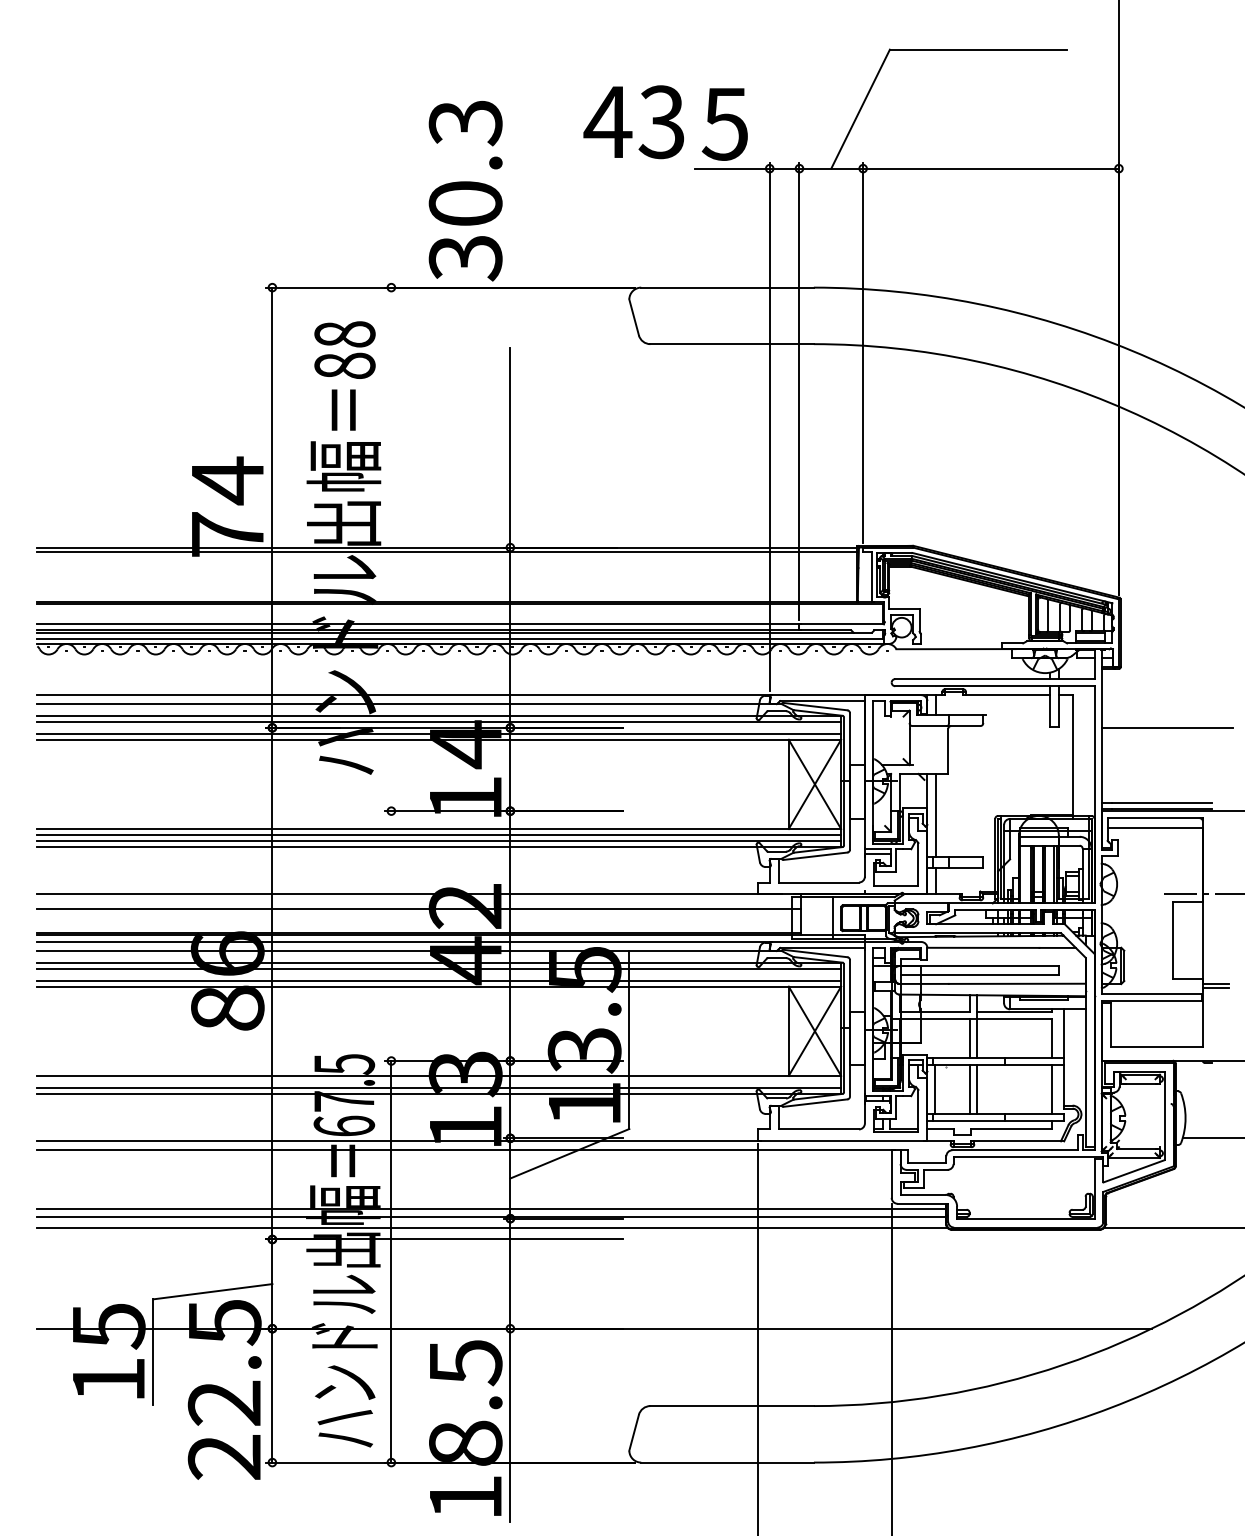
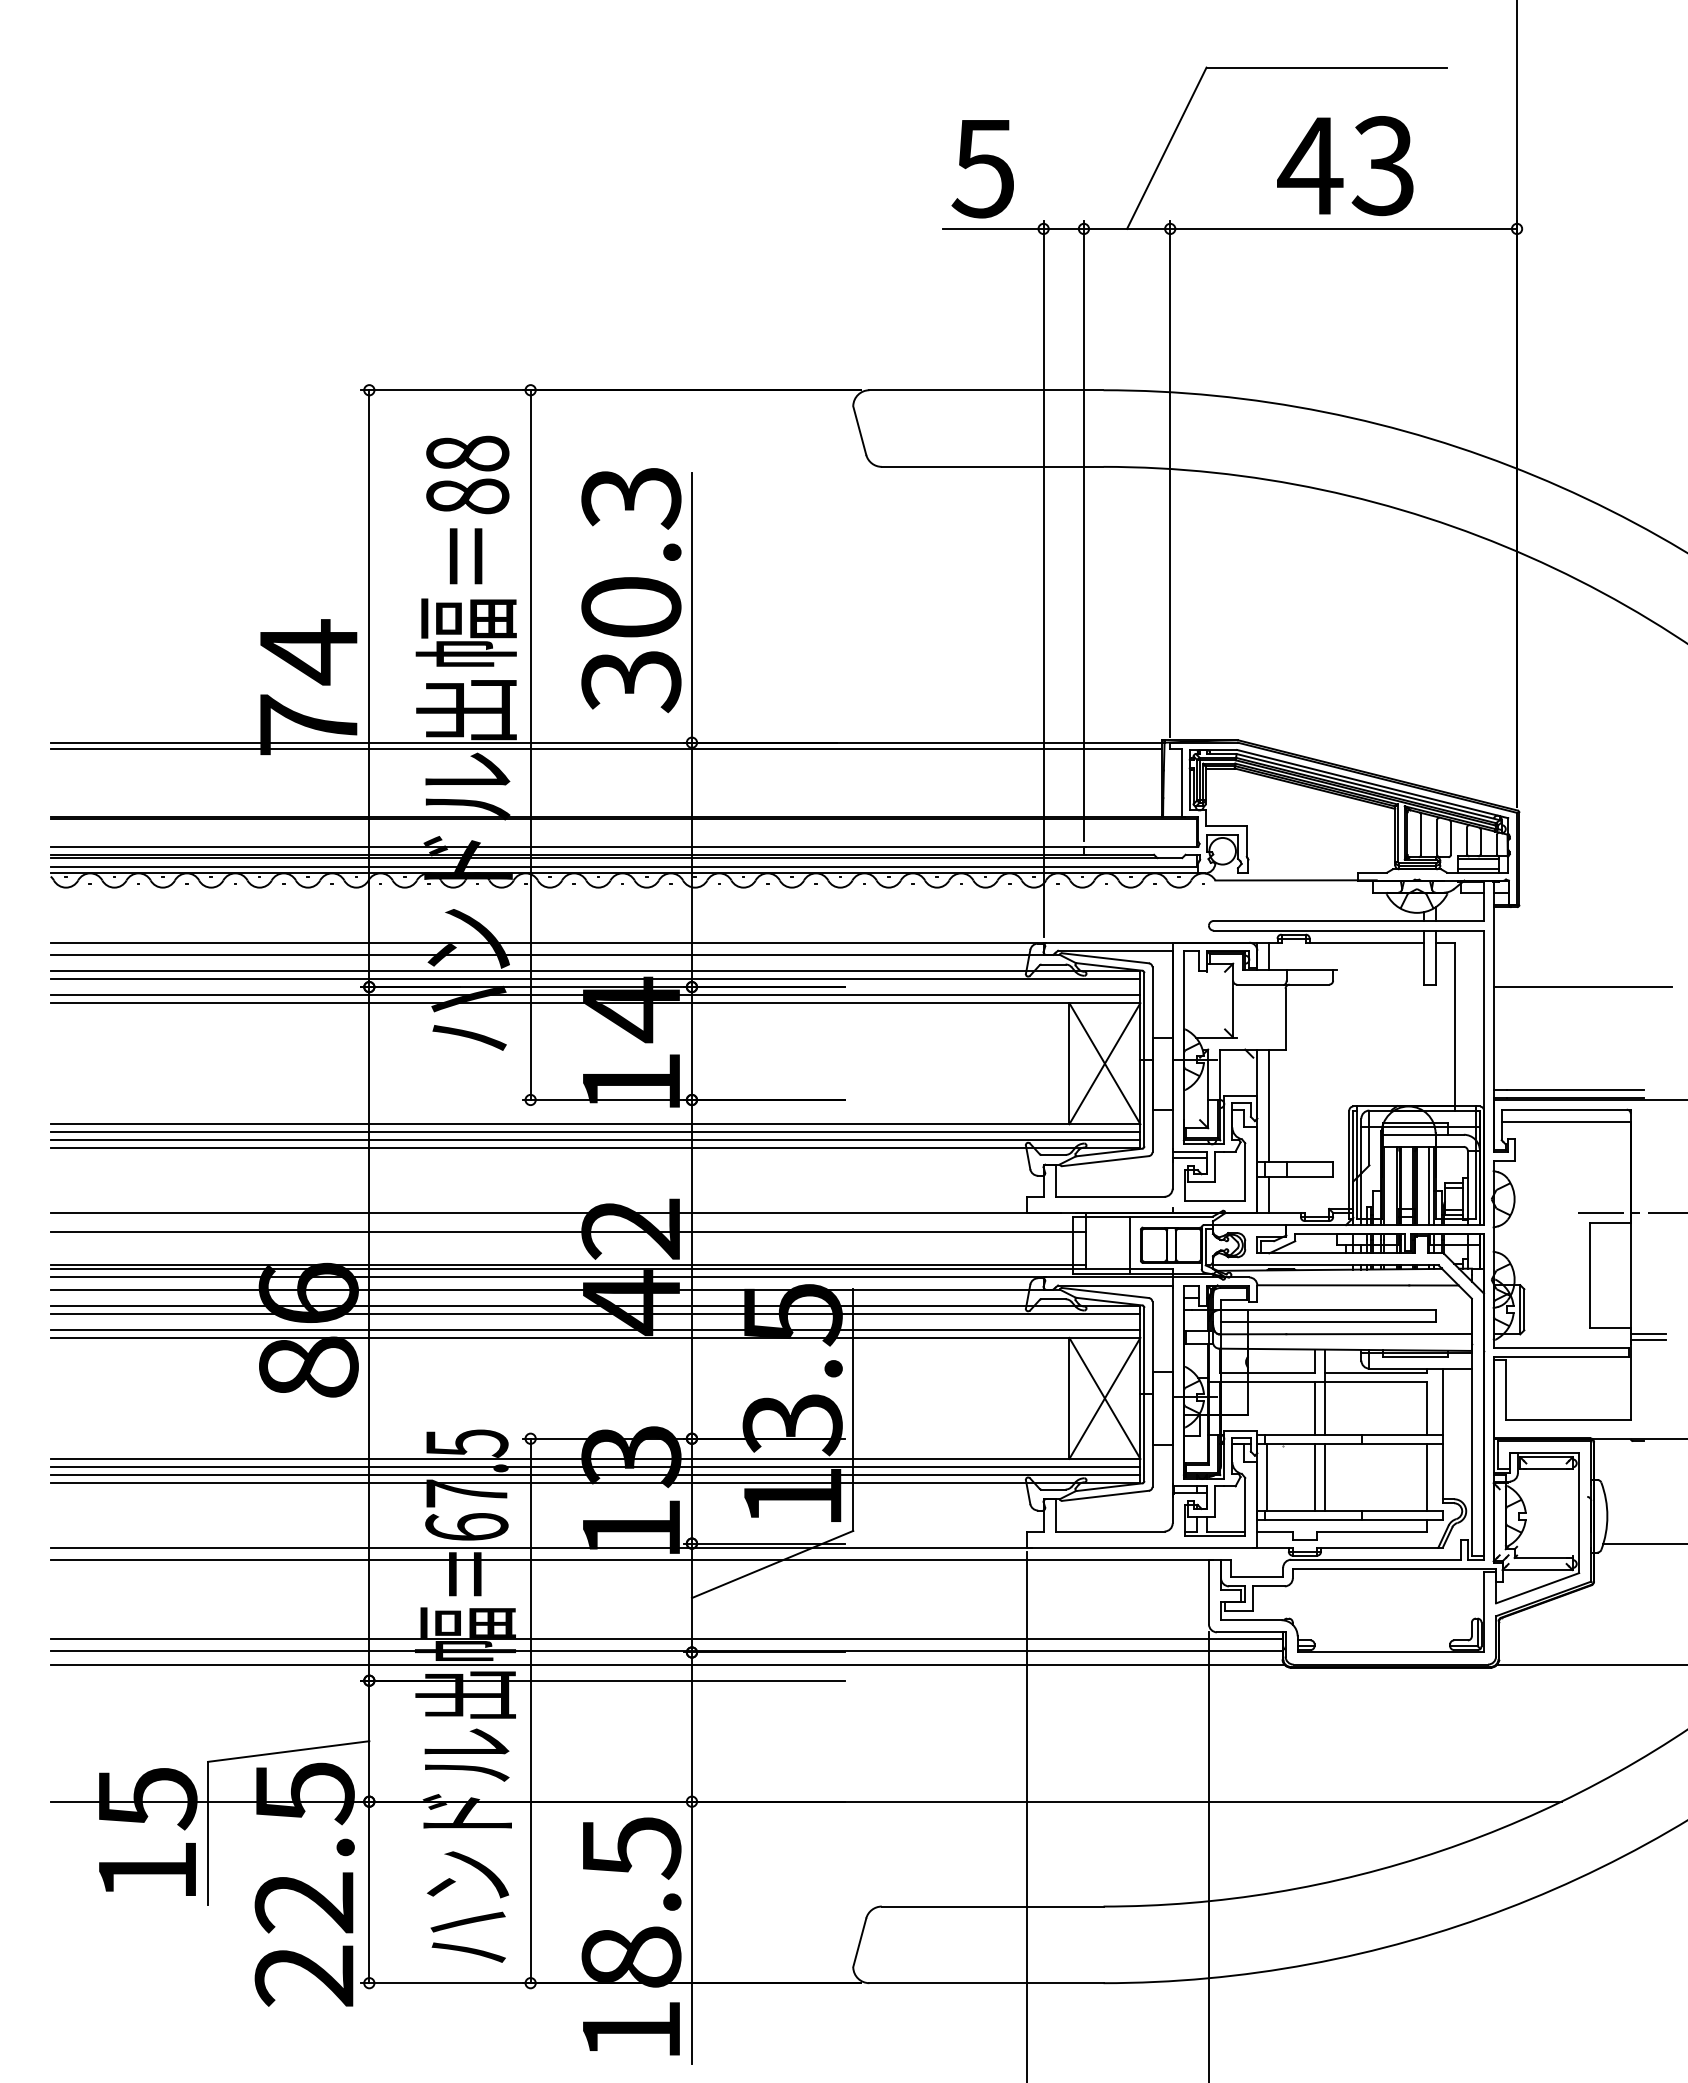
text: (633, 122) -> (1345, 166), moved
text: (465, 191) -> (631, 590), moved
line: (391, 549) -> (530, 745), added
line: (439, 1081) -> (595, 1466), added

